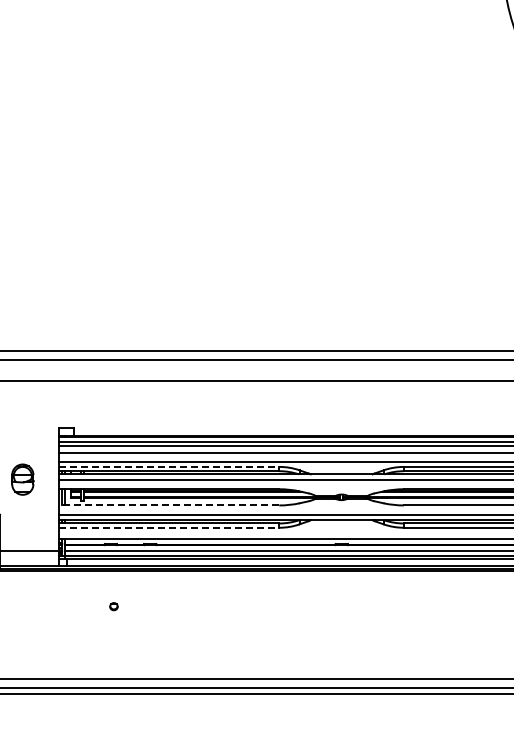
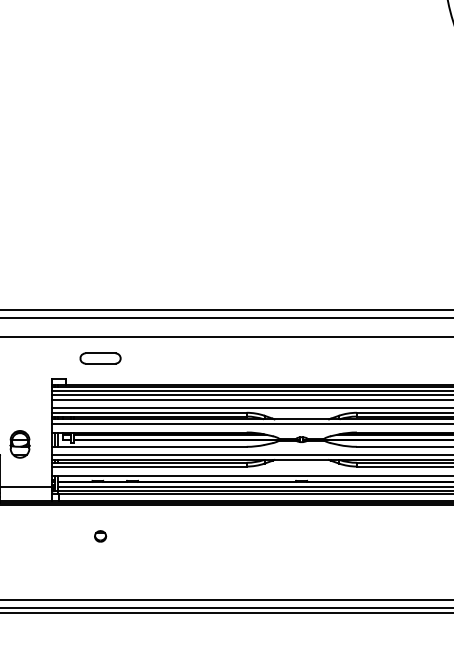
part: (113, 405) -> (100, 358), added
line: (169, 466) -> (149, 412), dashed -> solid
part: (22, 479) -> (19, 444), moved
line: (168, 505) -> (148, 446), dashed -> solid
line: (169, 527) -> (149, 466), dashed -> solid
part: (113, 606) -> (100, 536), size x1.67

